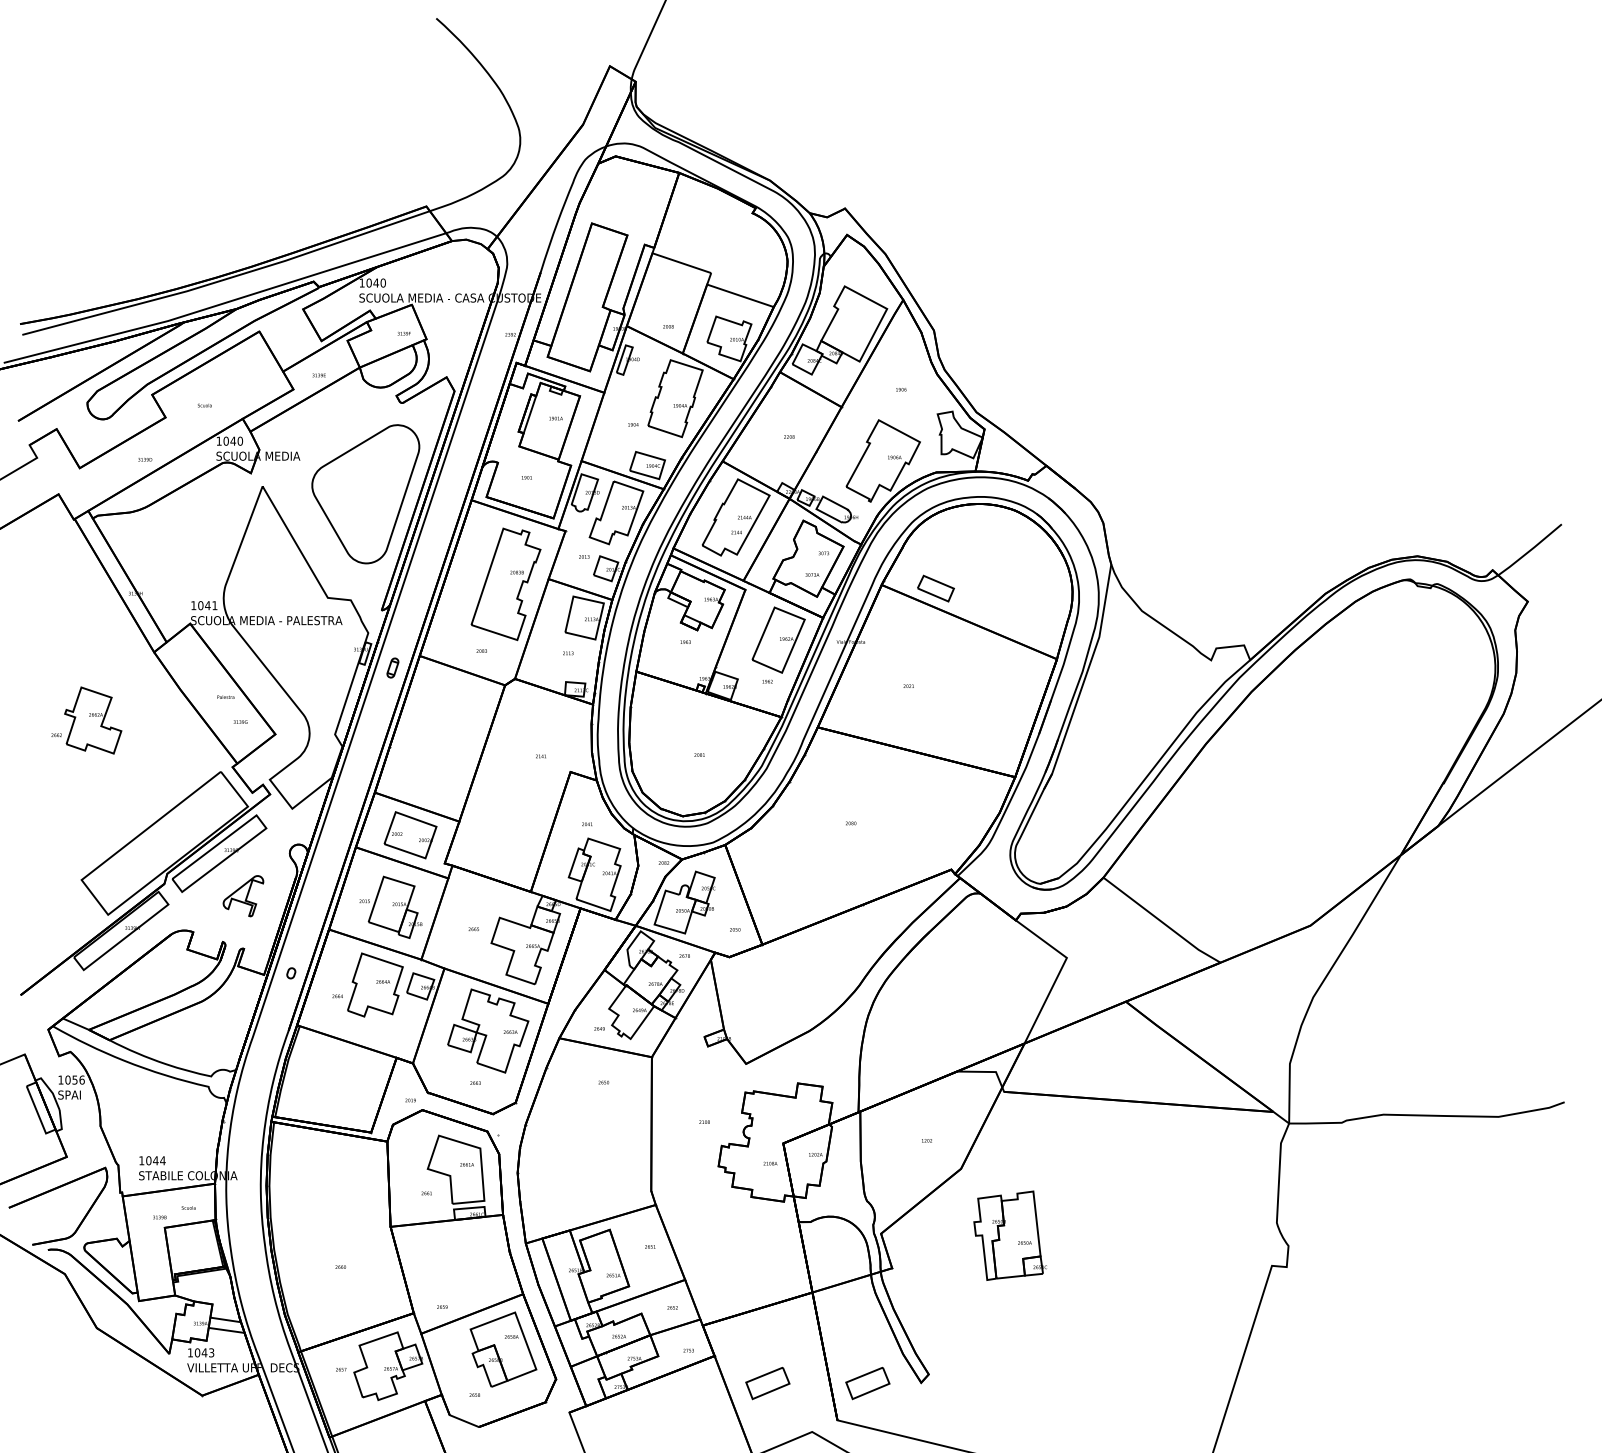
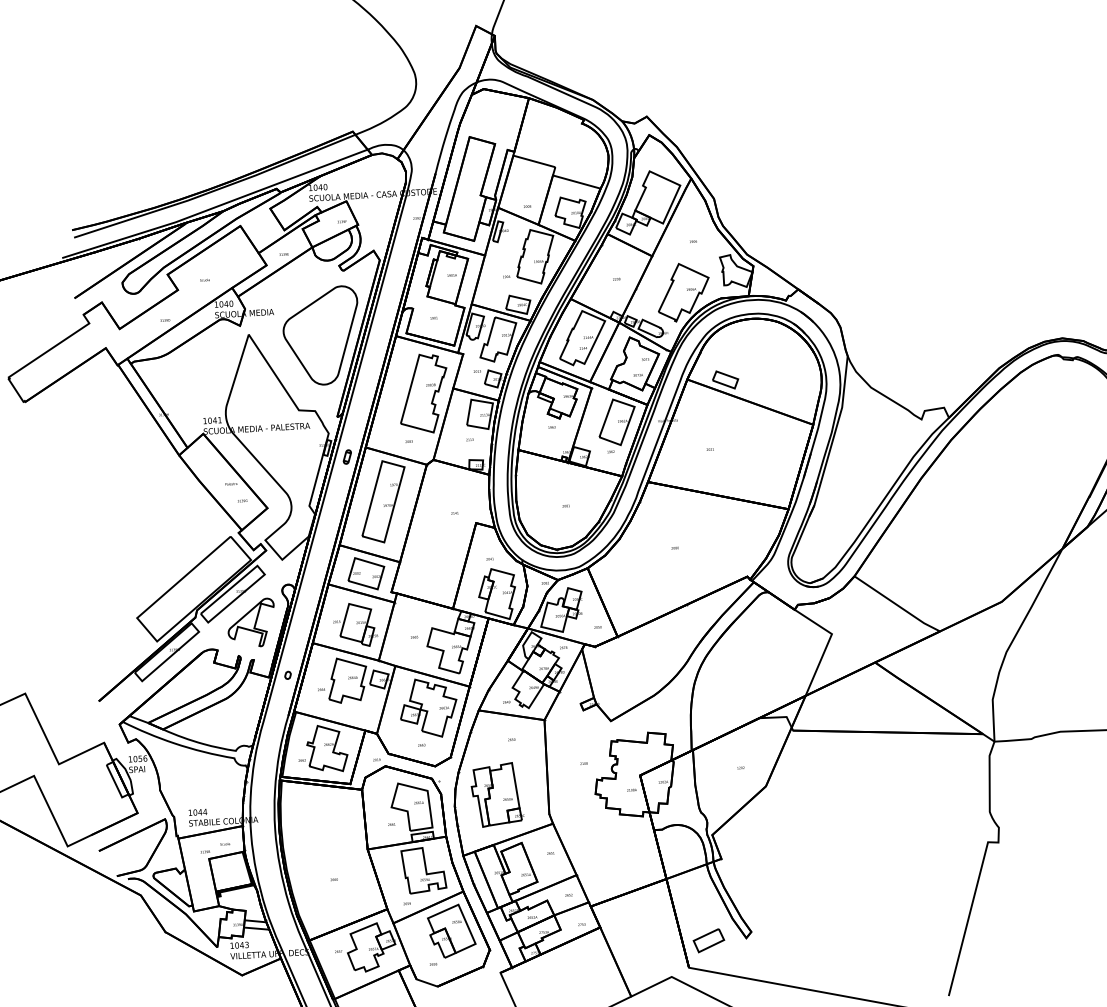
part: (86, 720) -> (322, 748), moved
part: (440, 734) -> (383, 501), added
part: (243, 895) -> (251, 622), size x1.67
part: (1009, 1235) -> (496, 794), moved
part: (468, 1260) -> (423, 870), added
part: (767, 1383) -> (638, 944), removed

